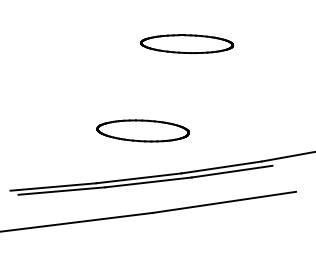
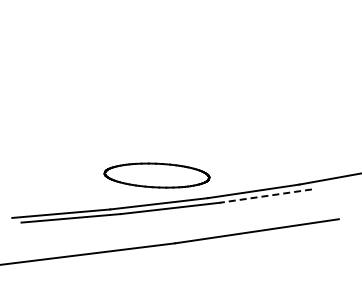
part: (187, 44) -> (214, 50), removed
part: (142, 130) -> (156, 175), moved
line: (231, 171) -> (265, 196), solid -> dashed

